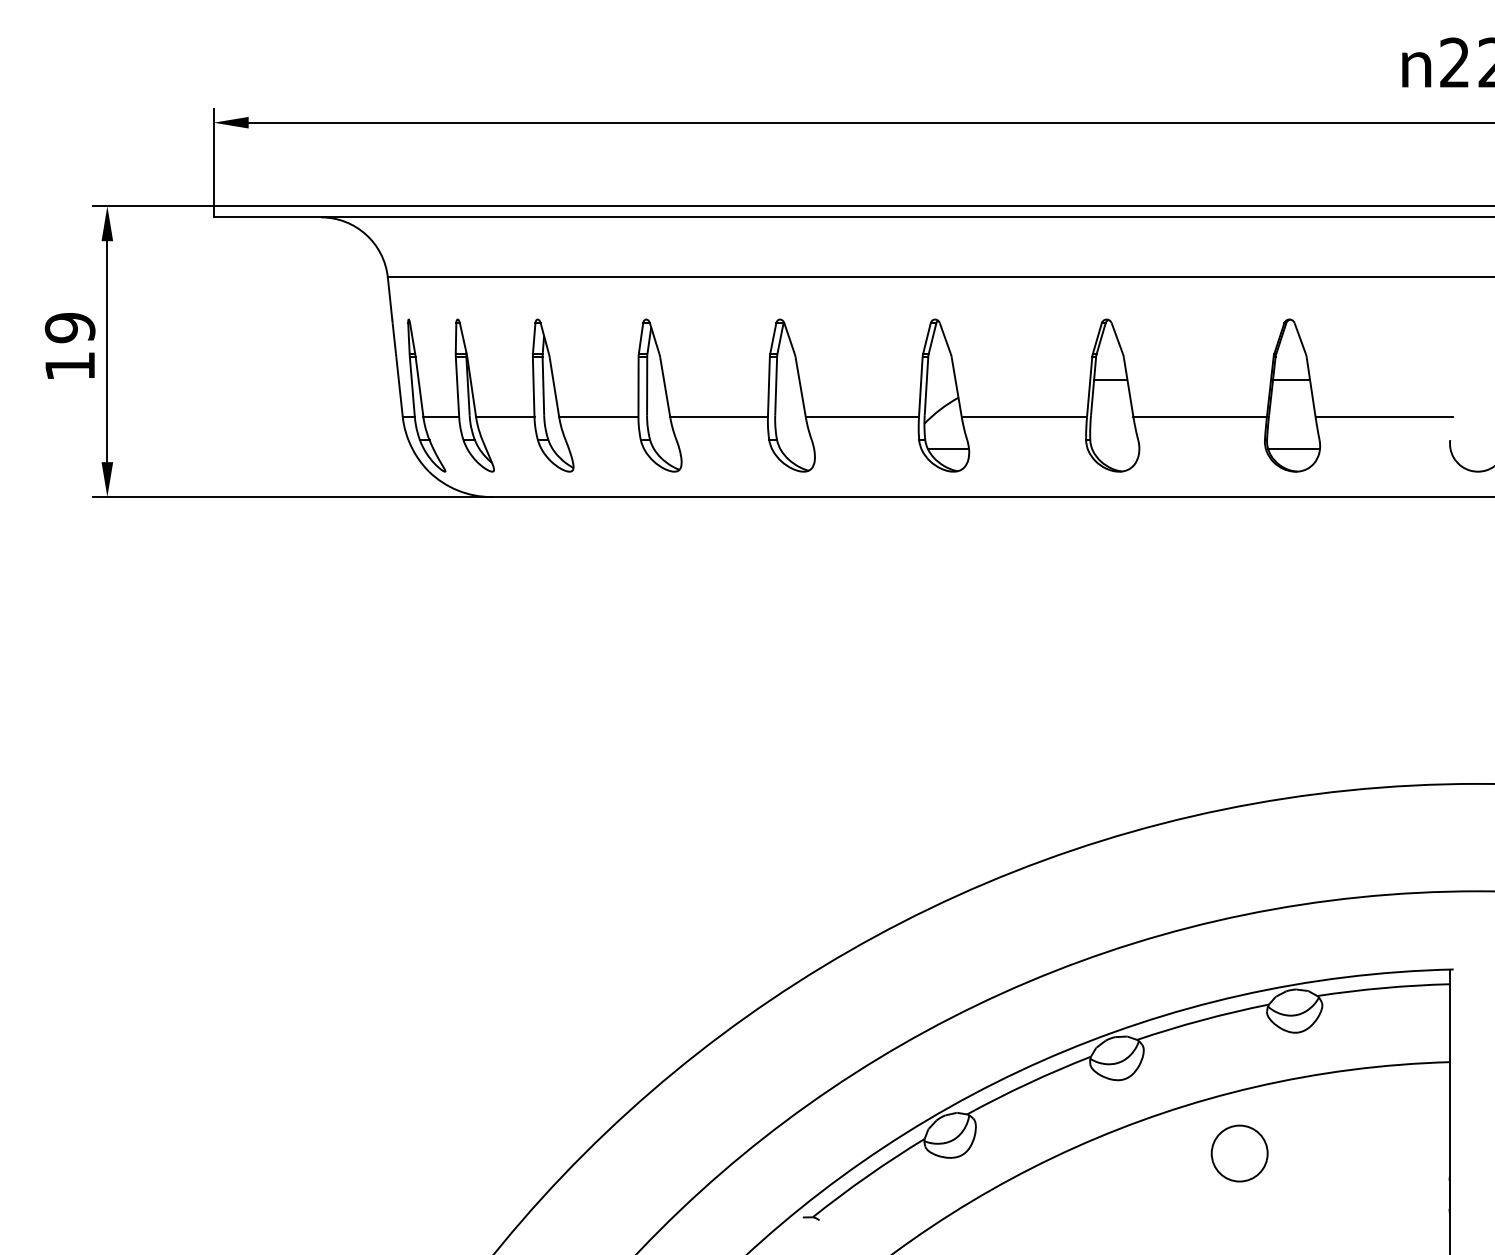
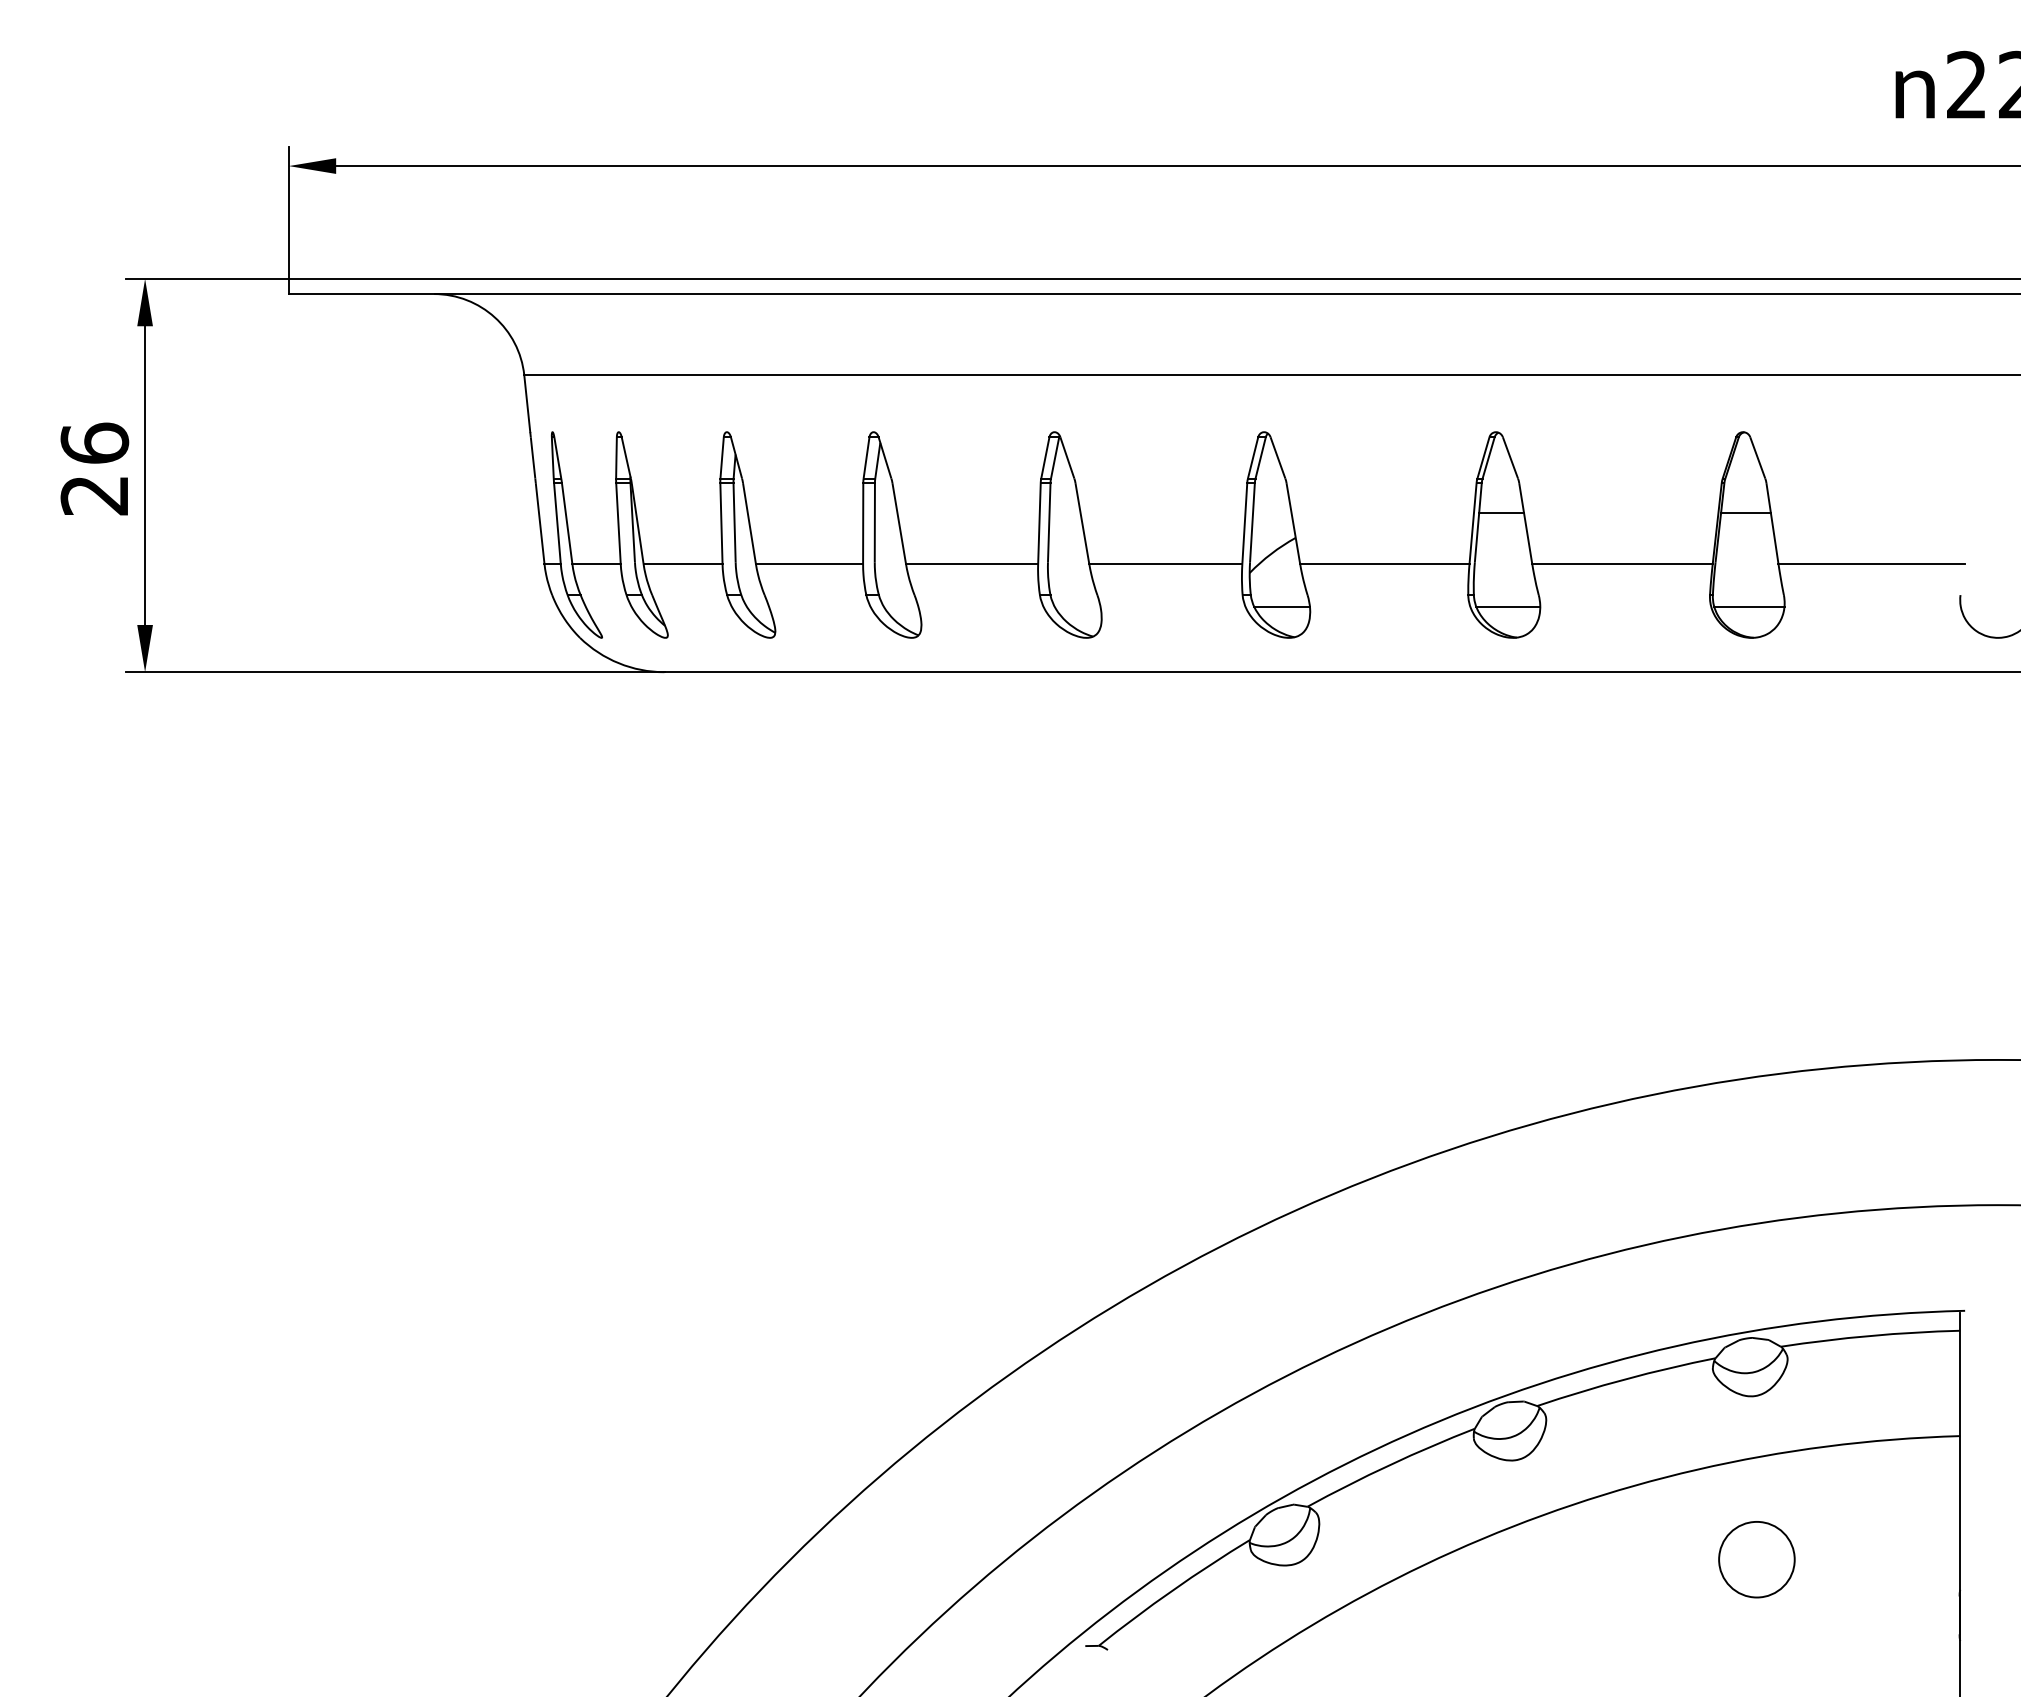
text: (69, 346) -> (94, 468), 19 -> 26
line: (1115, 448) -> (1508, 606), added
circle: (1239, 1153) -> (1756, 1559), moved

